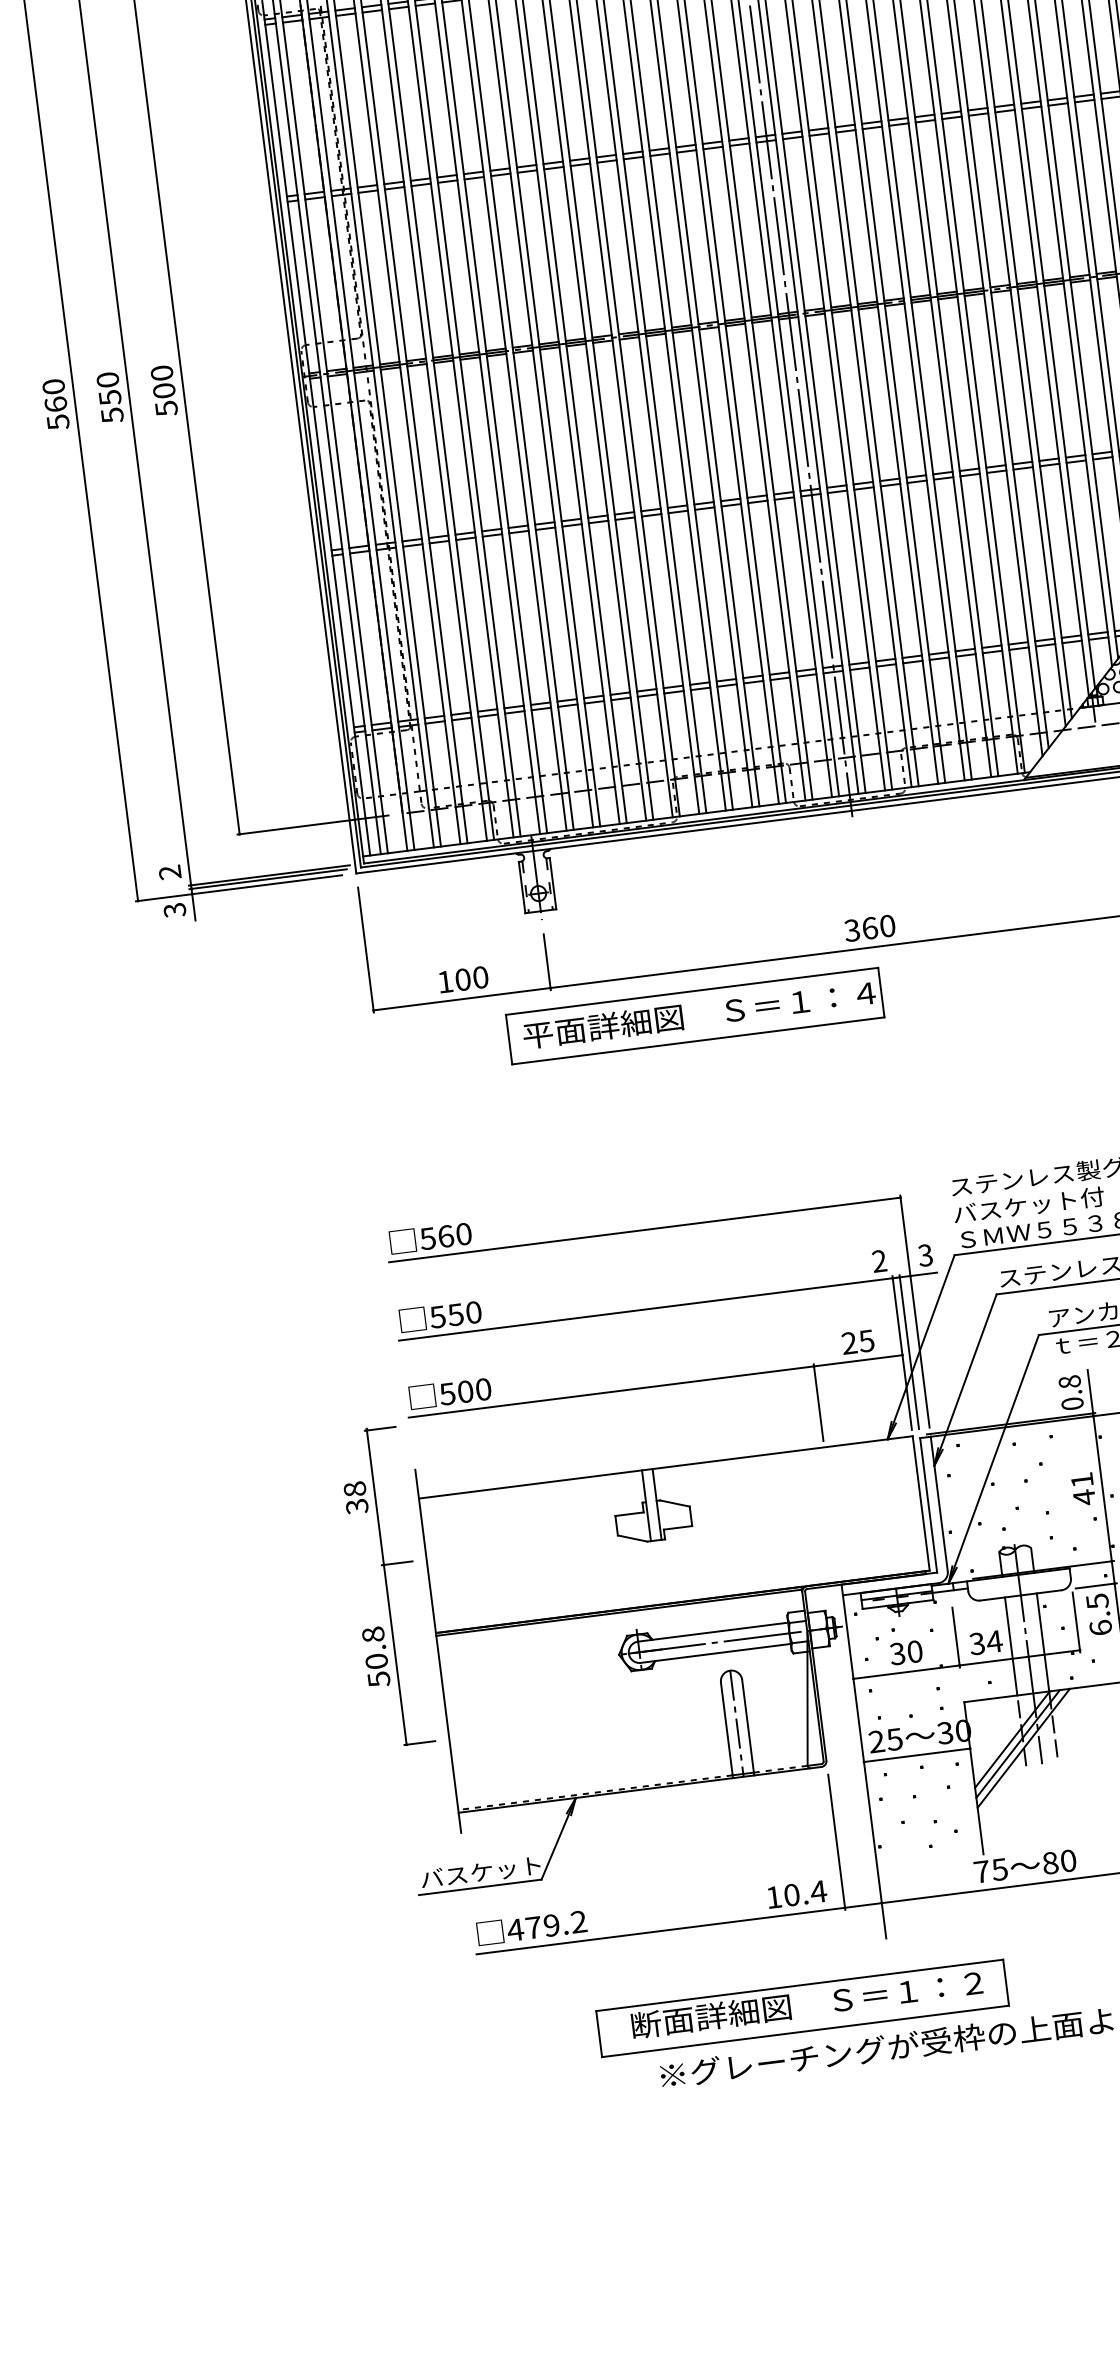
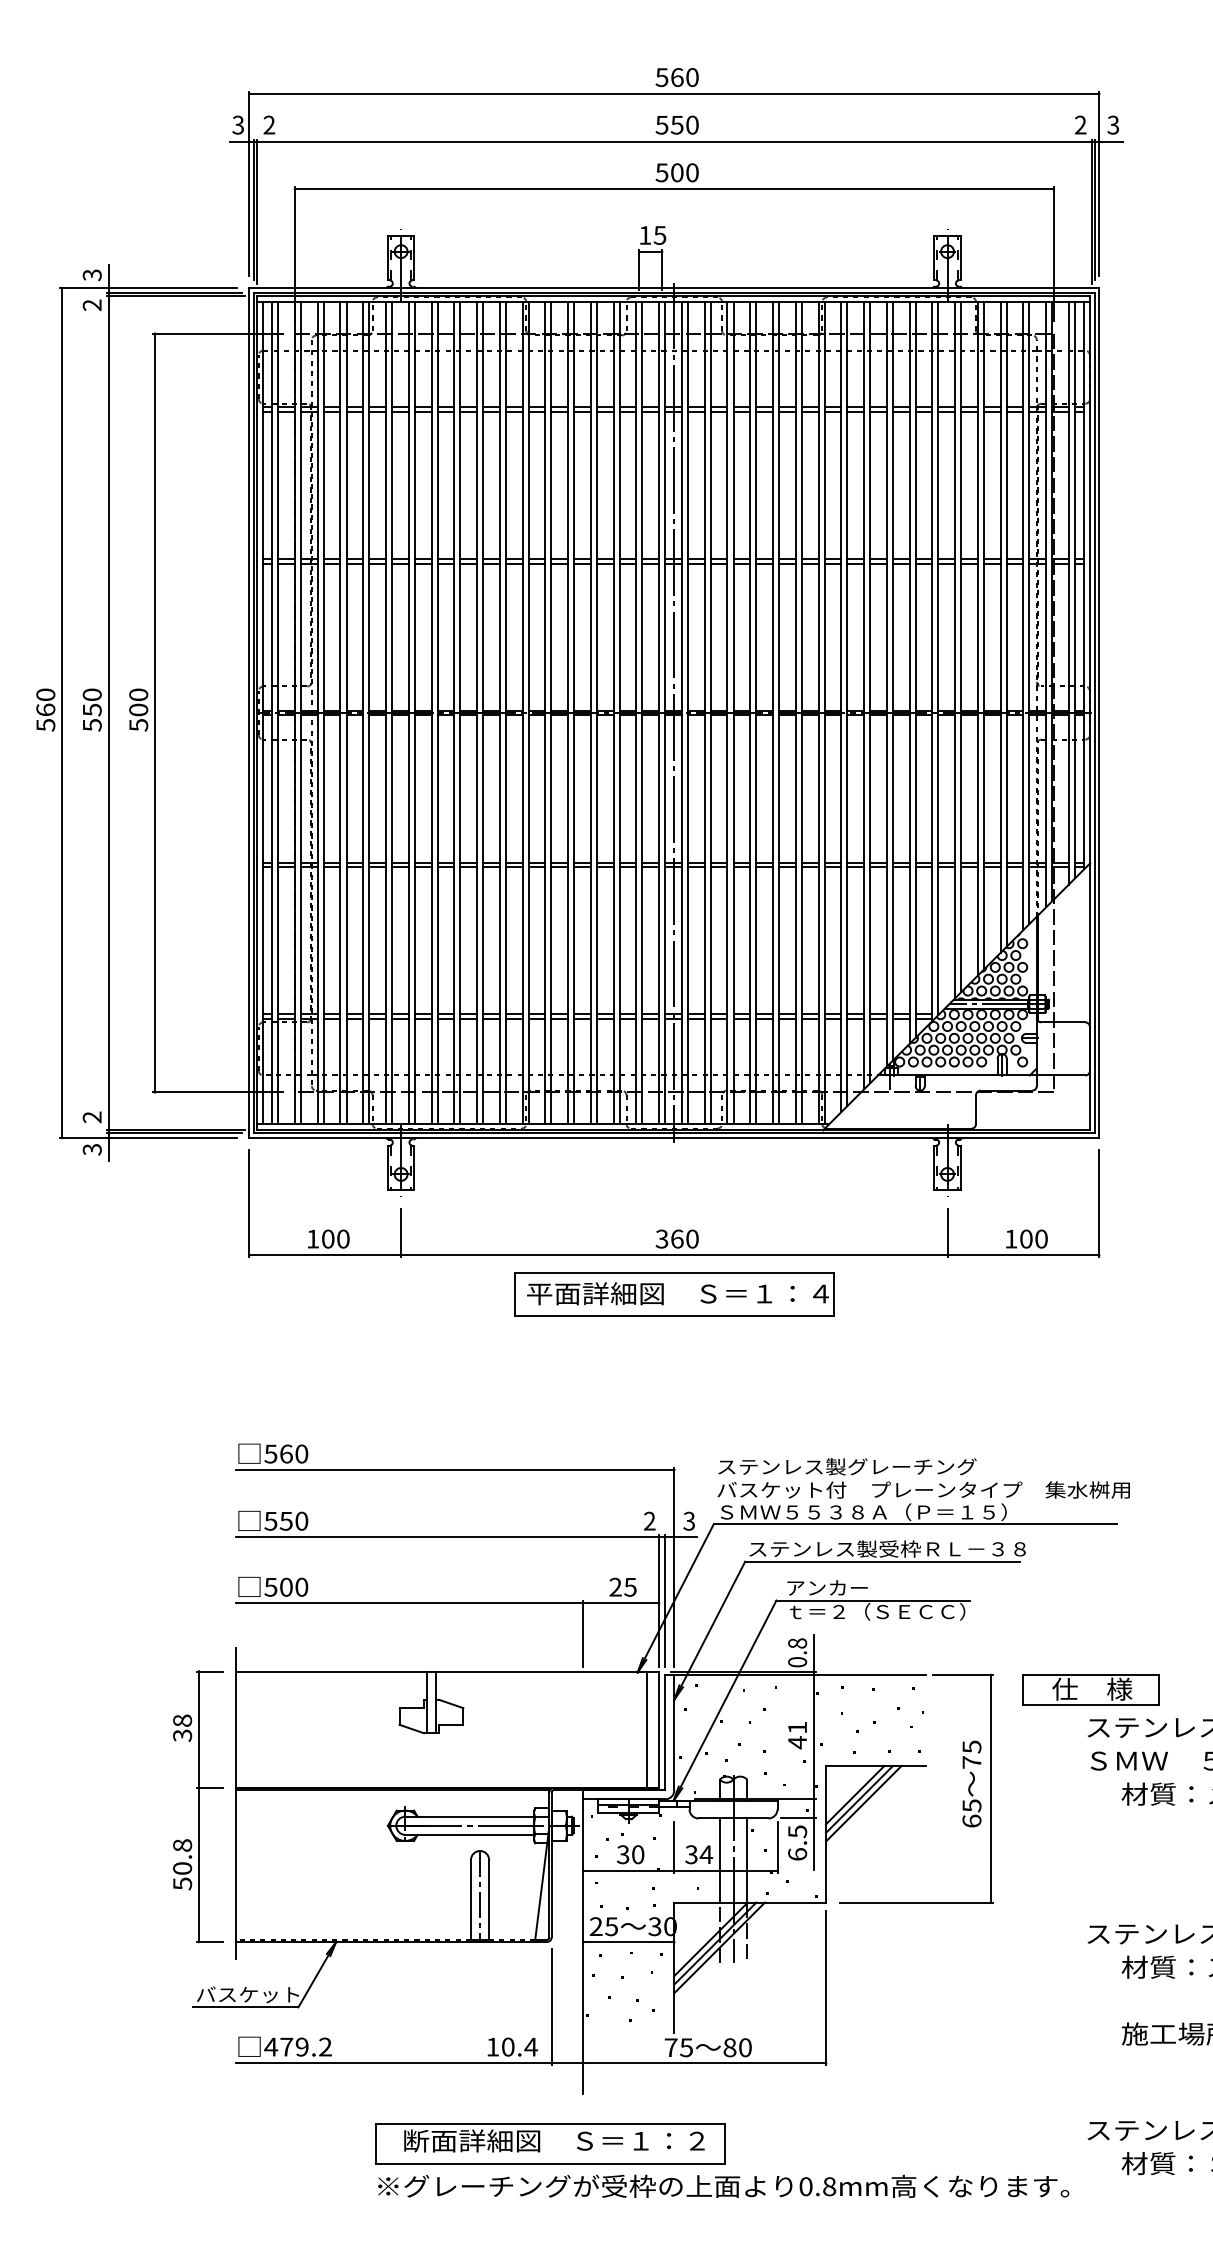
part: (695, 1015) -> (674, 1294), moved
line: (907, 1504) -> (647, 1729), added
part: (386, 1586) -> (198, 1806), moved
part: (802, 2007) -> (550, 2143), moved

